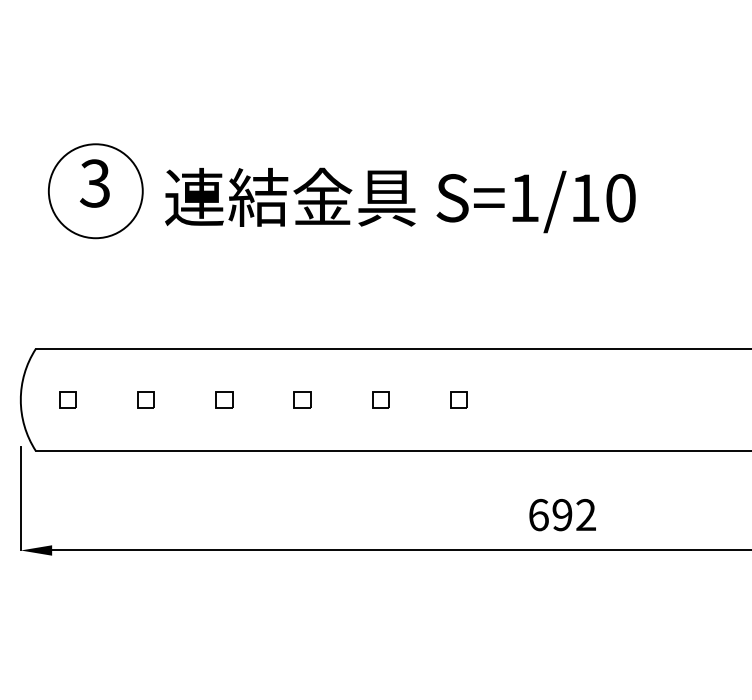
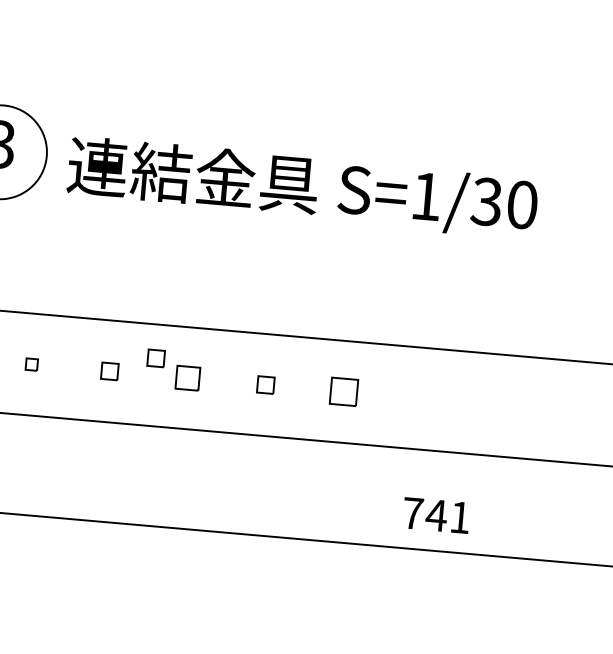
text: (584, 198) -> (486, 202), S=1/10 -> S=1/30
part: (269, 382) -> (156, 357), added
part: (145, 399) -> (31, 364), size x0.7
part: (302, 399) -> (187, 377), size x1.4
part: (458, 399) -> (343, 391), size x1.6
text: (562, 514) -> (436, 514), 692 -> 741

